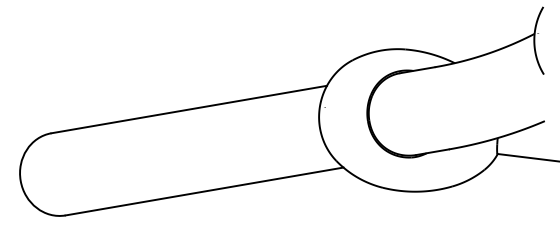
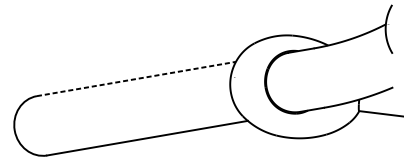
line: (189, 109) -> (136, 78), solid -> dashed

